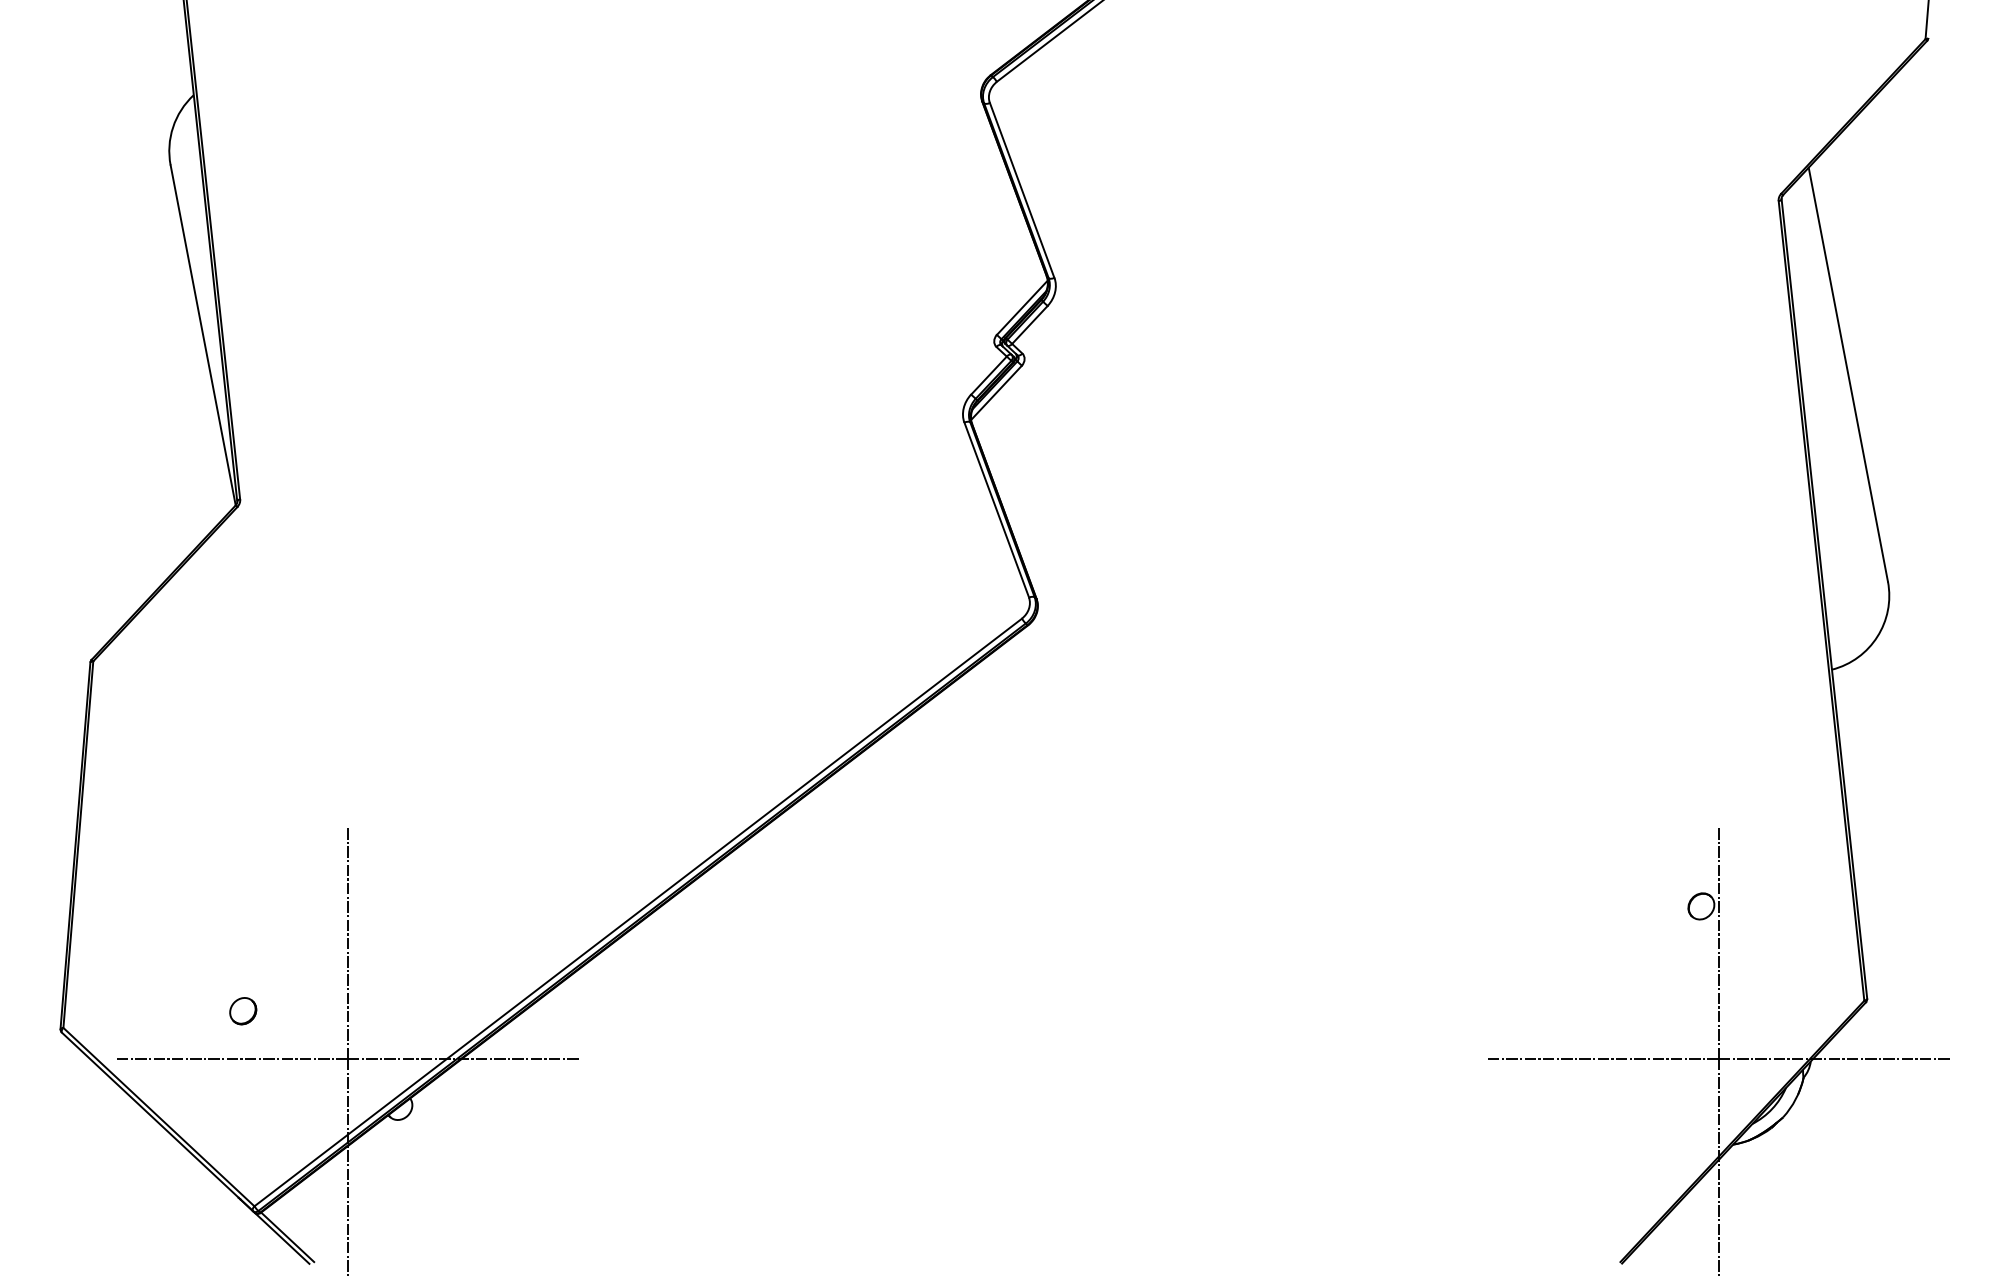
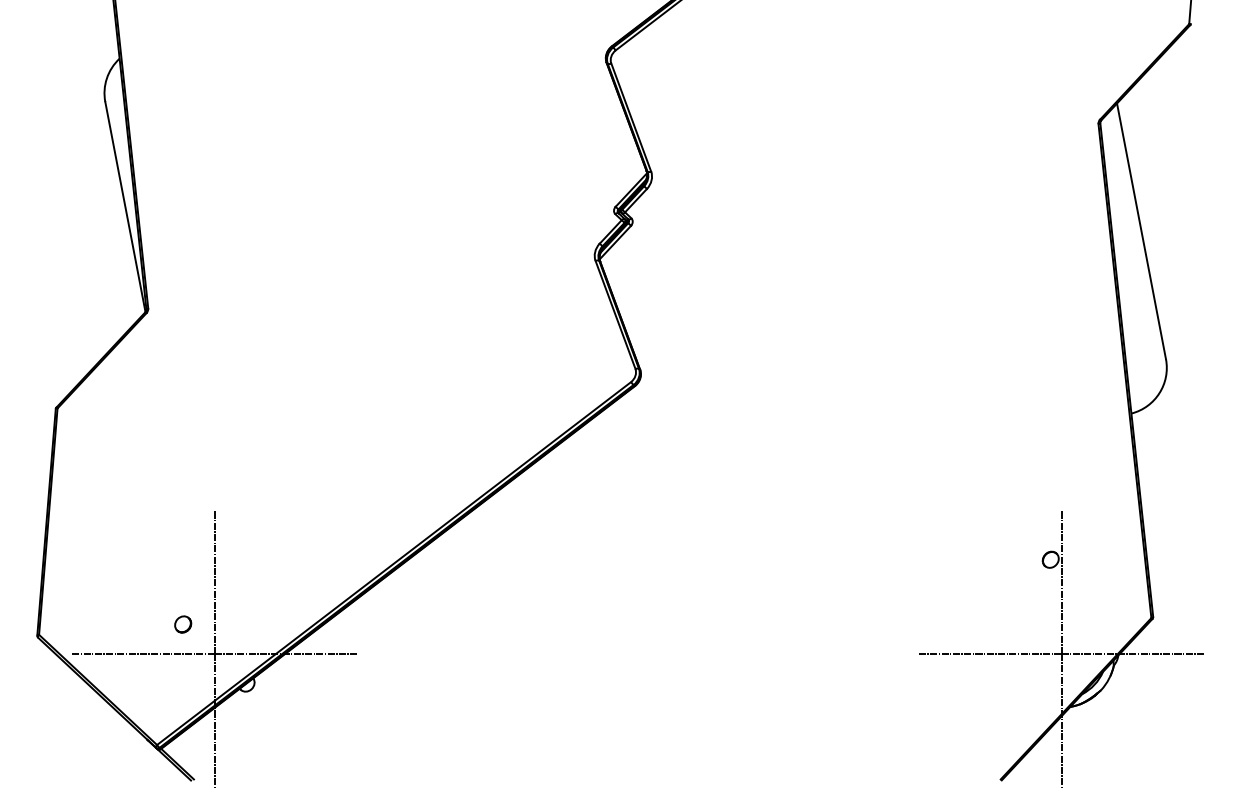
part: (243, 1011) -> (183, 624), moved

